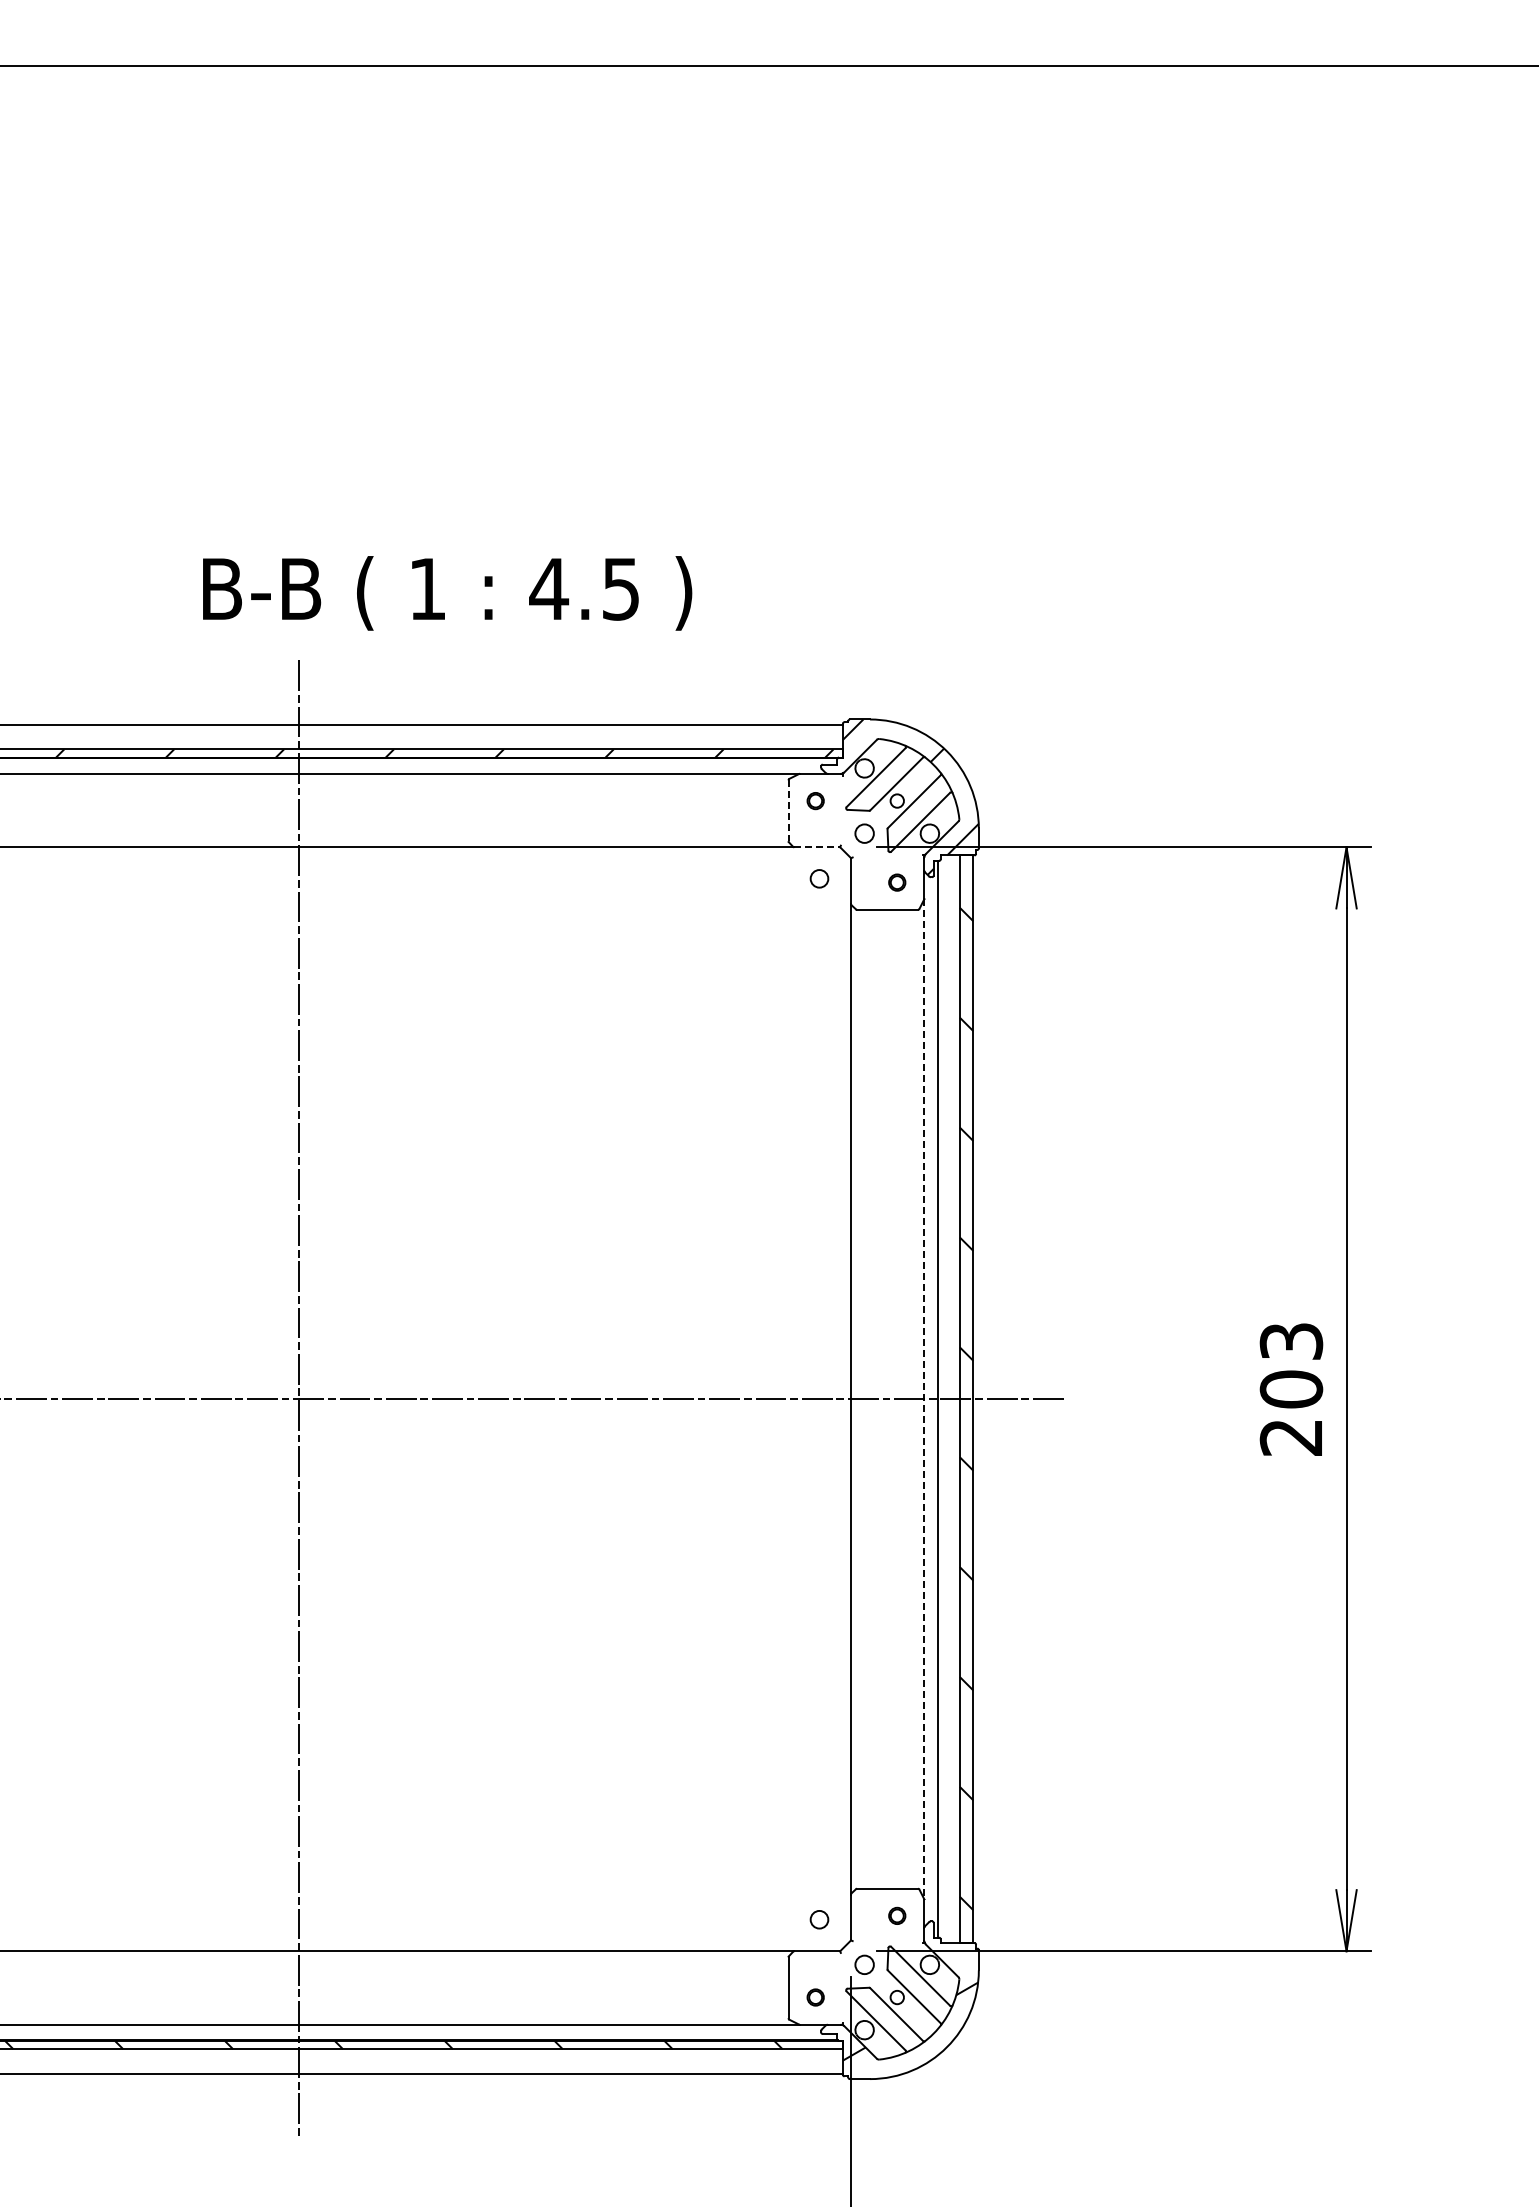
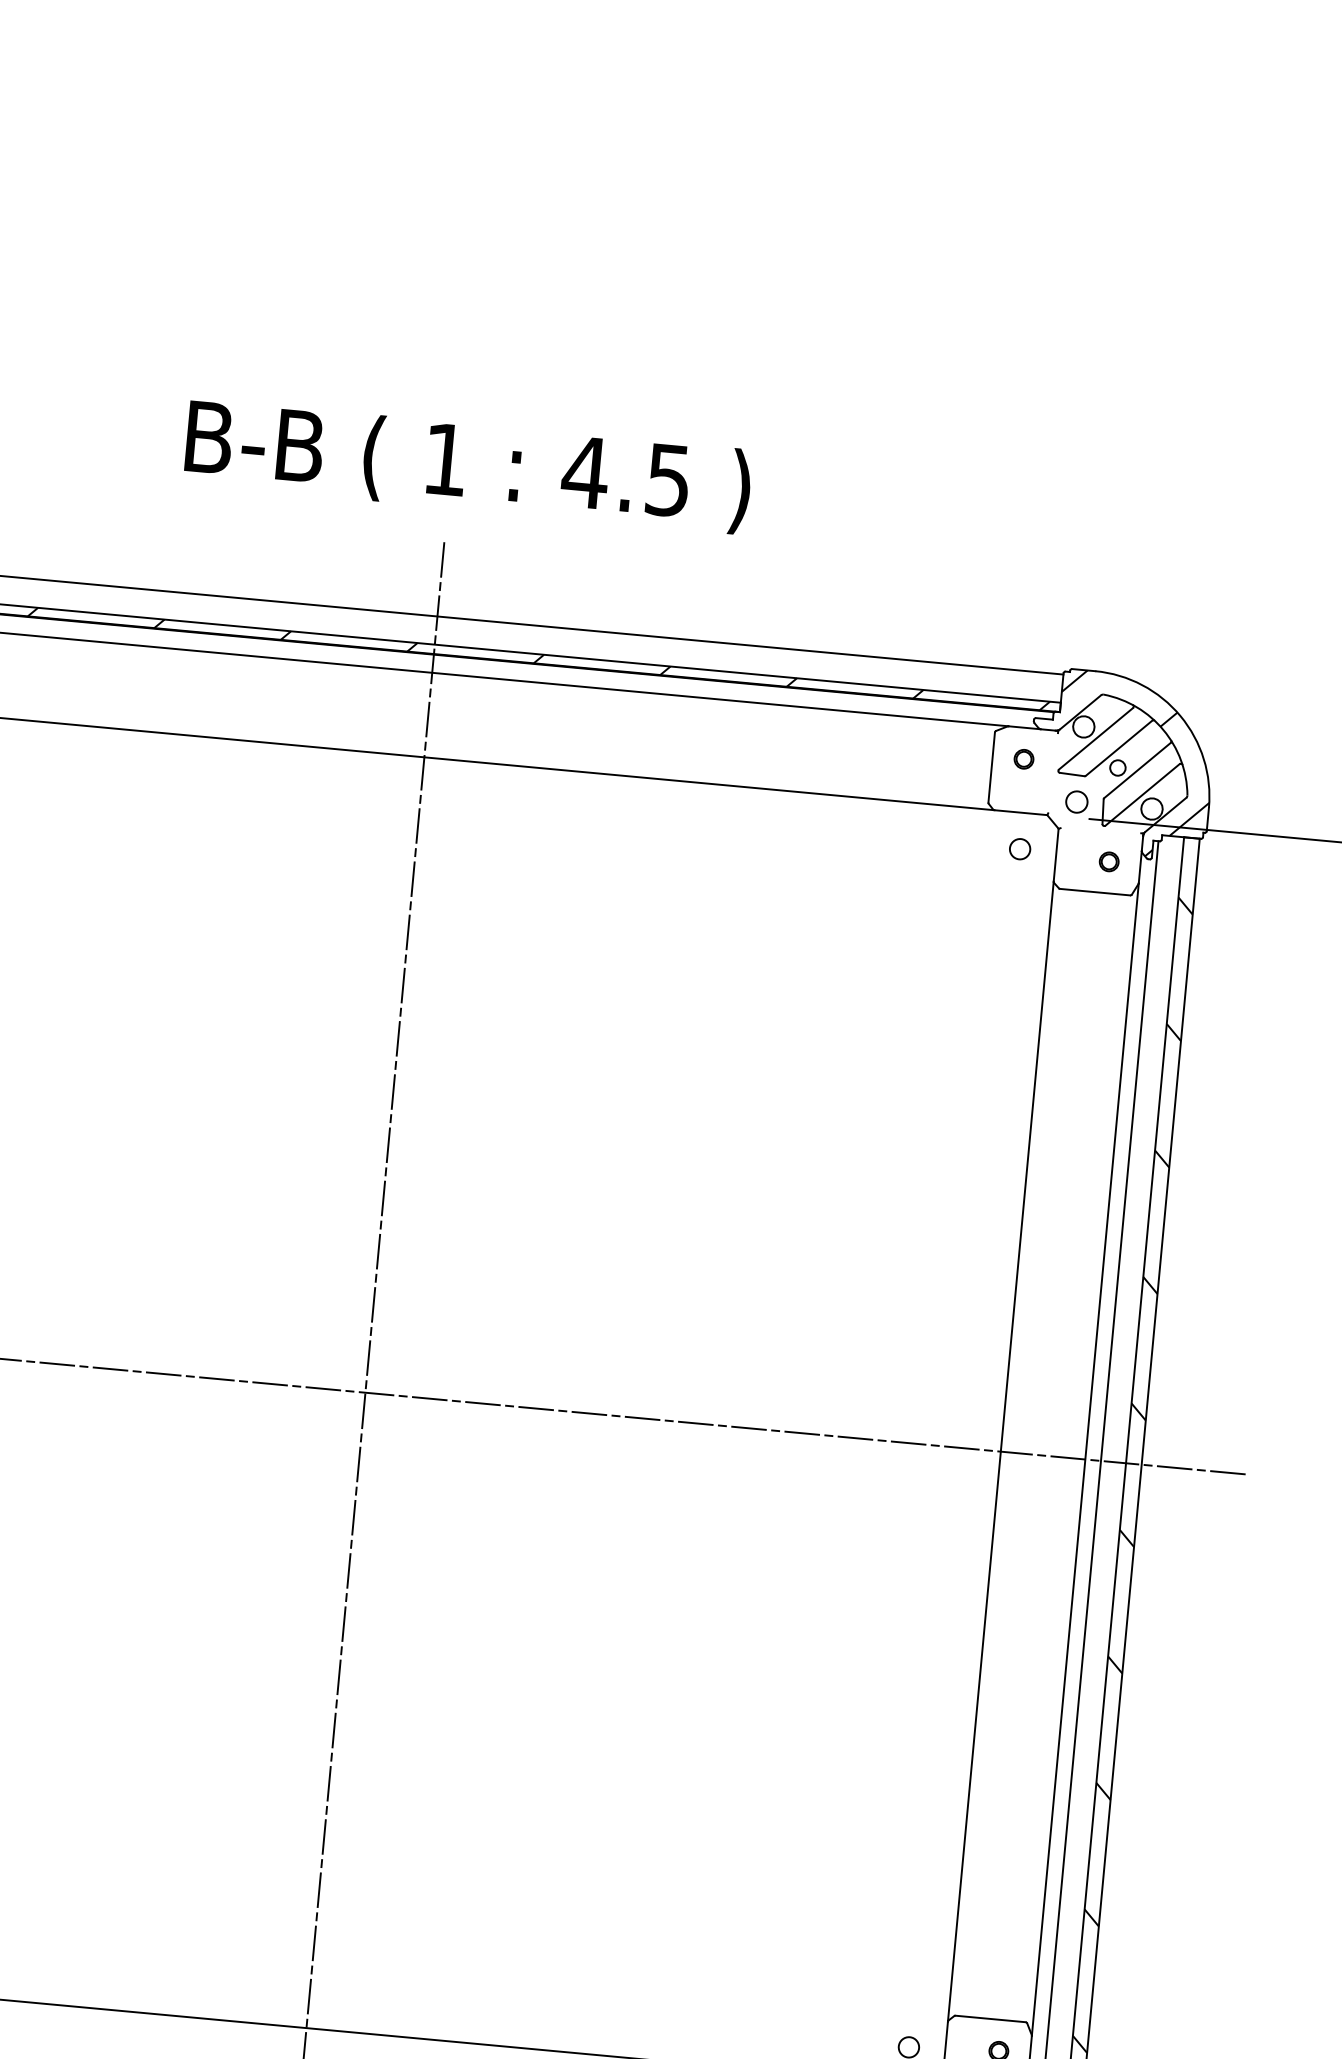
text: (447, 593) -> (468, 466), moved
line: (788, 811) -> (991, 768), dashed -> solid
line: (817, 847) -> (1021, 812), dashed -> solid
line: (924, 1399) -> (1085, 1459), dashed -> solid

